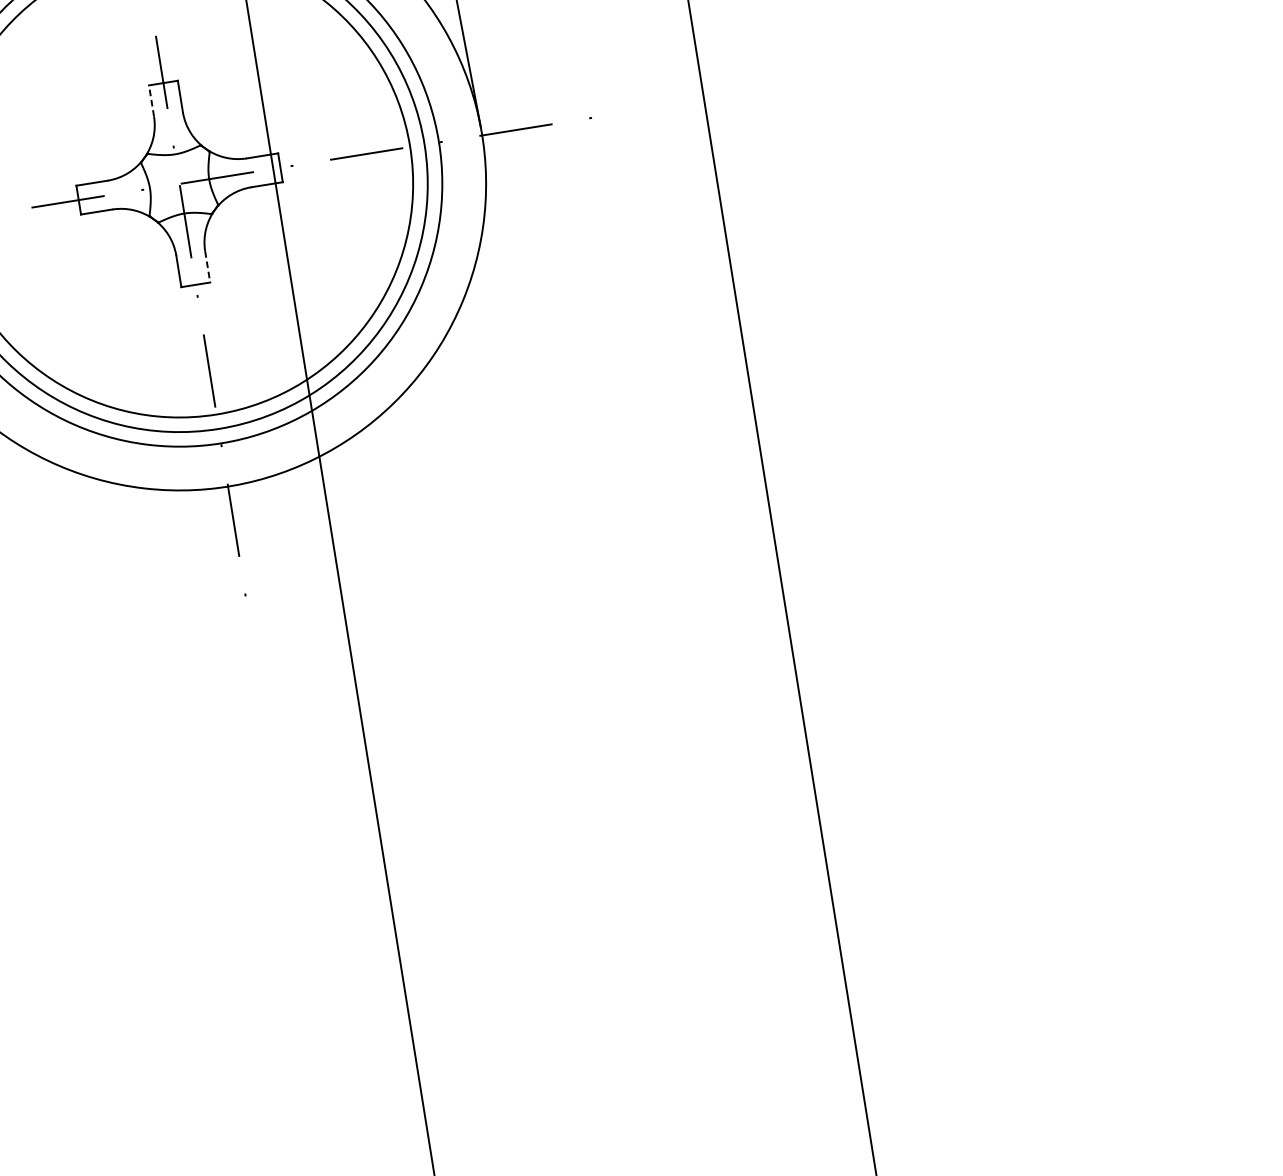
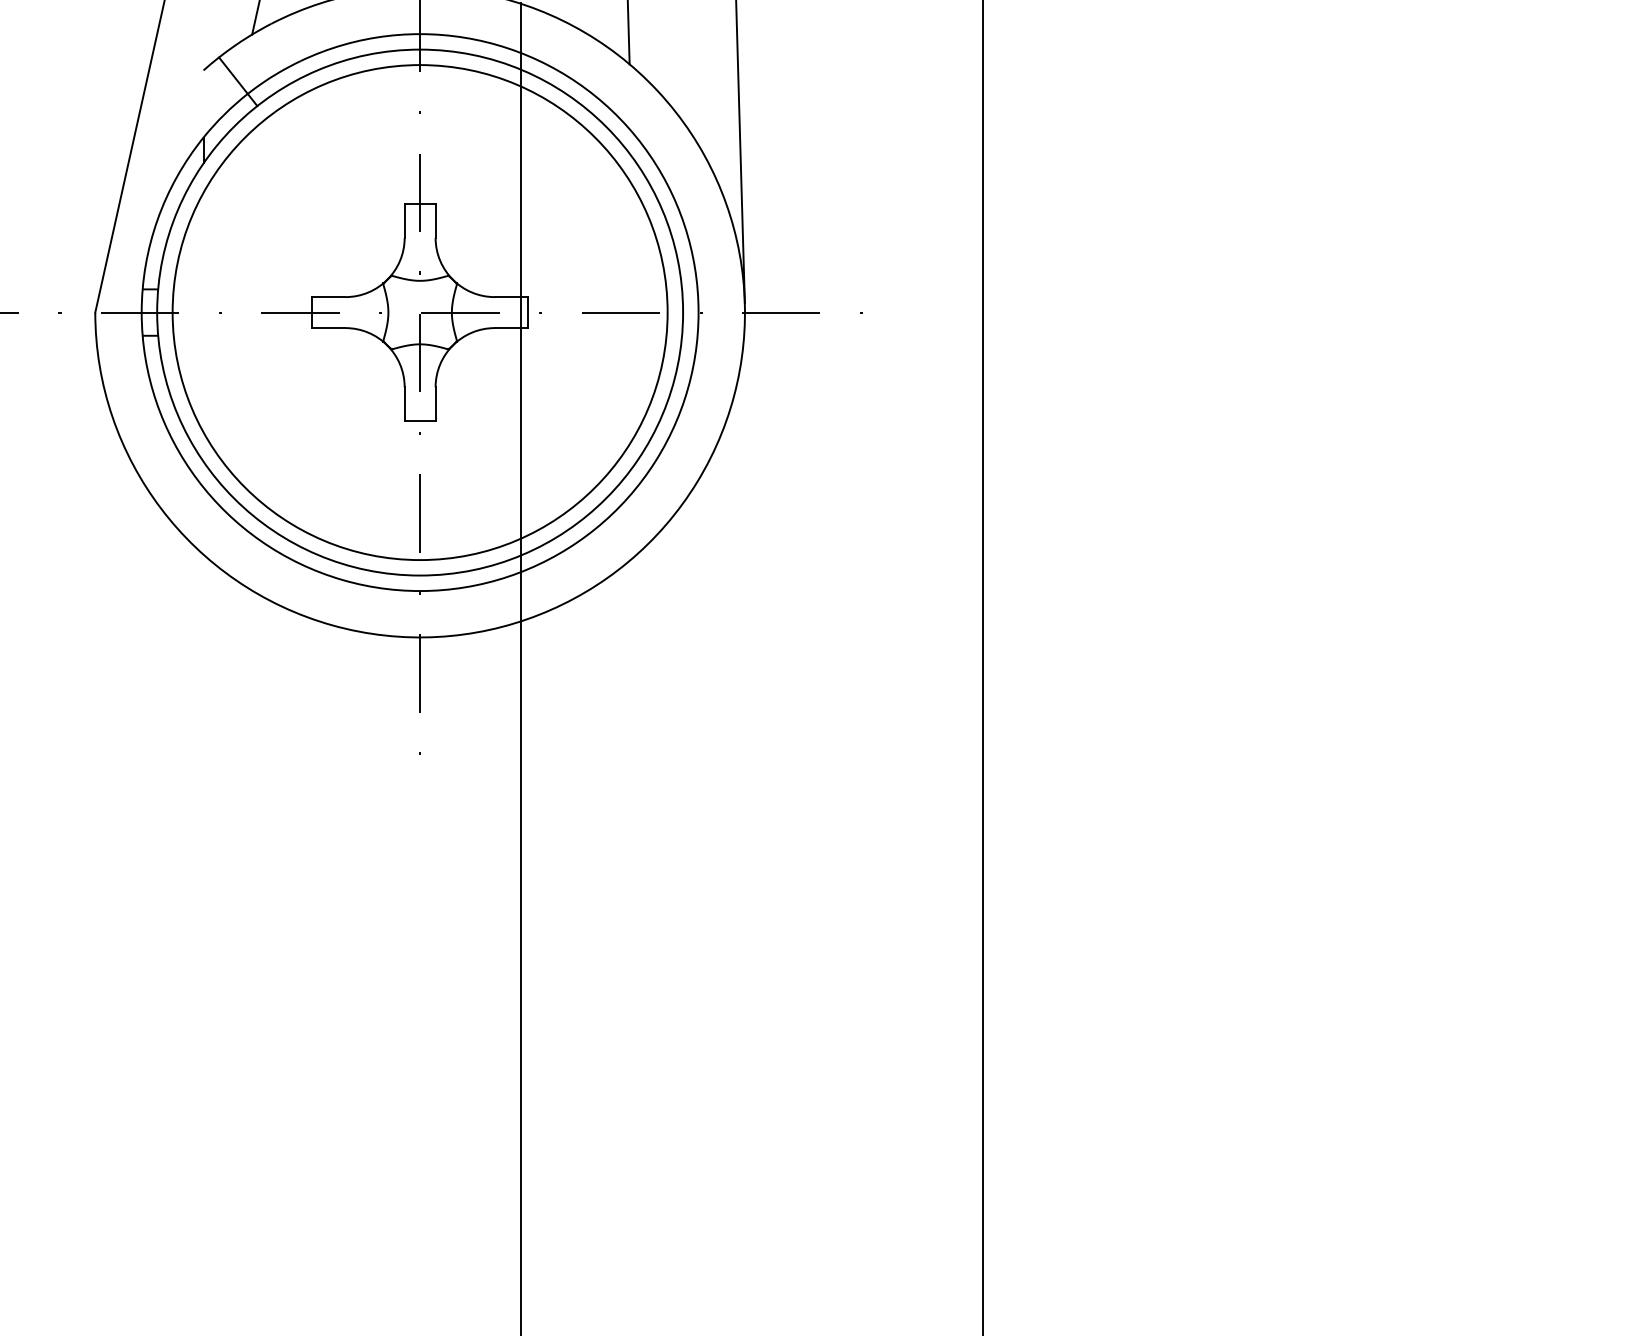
line: (151, 101) -> (404, 221), dashed -> solid
line: (207, 267) -> (435, 404), dashed -> solid

